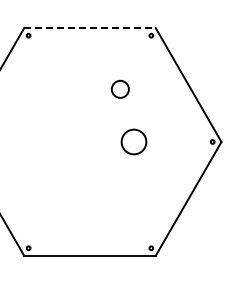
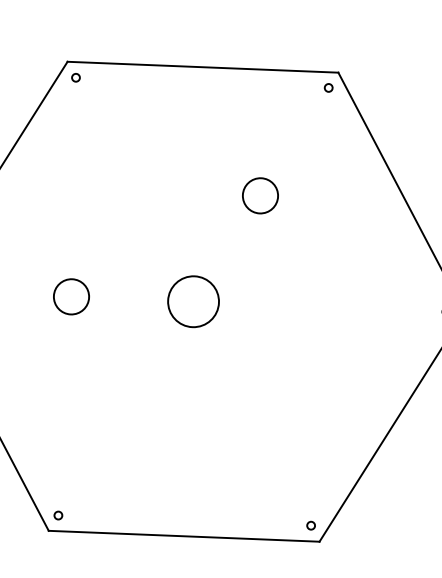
line: (89, 28) -> (201, 67), dashed -> solid
circle: (30, 141) -> (71, 295), added
circle: (133, 141) -> (192, 300), moved

